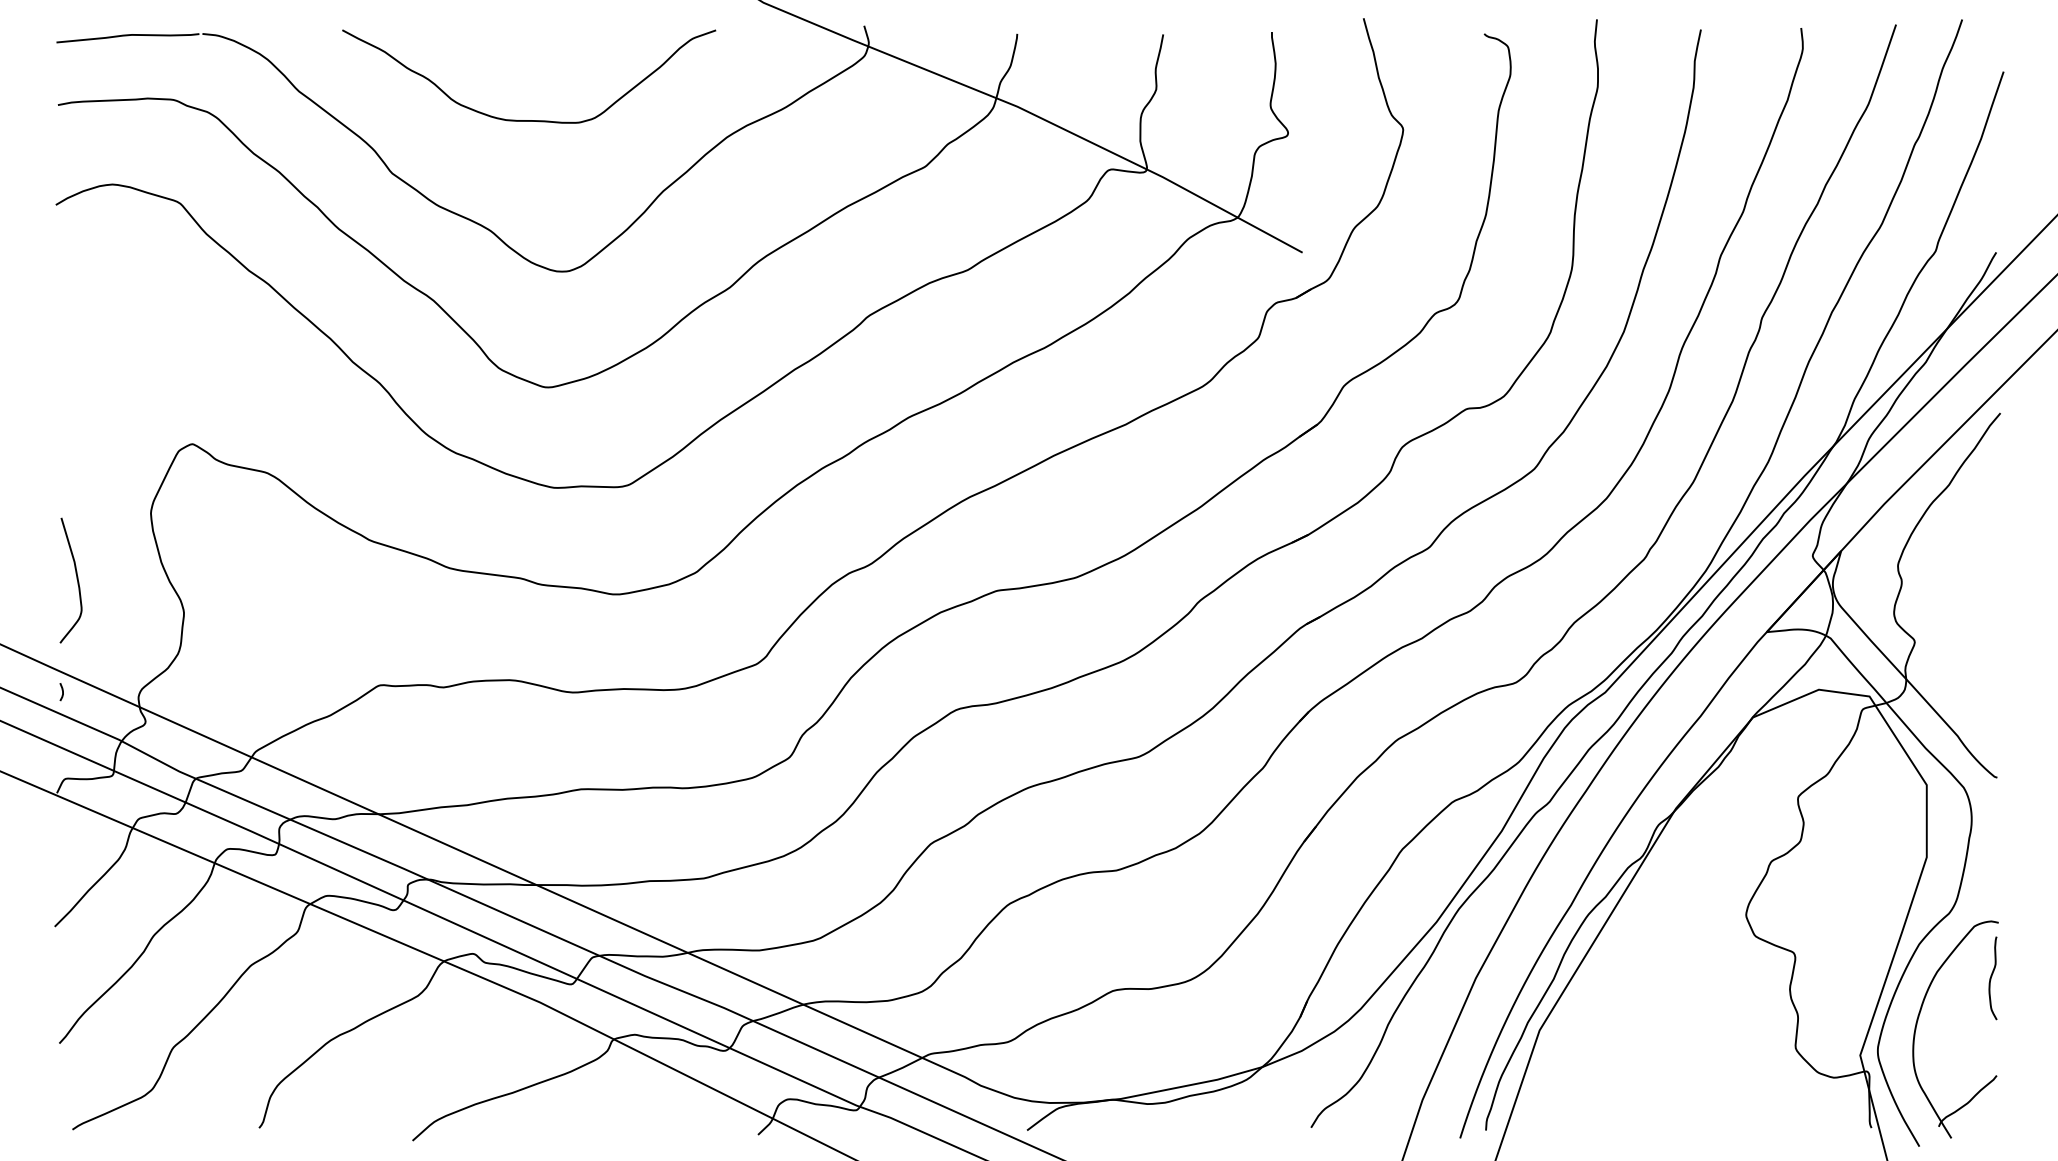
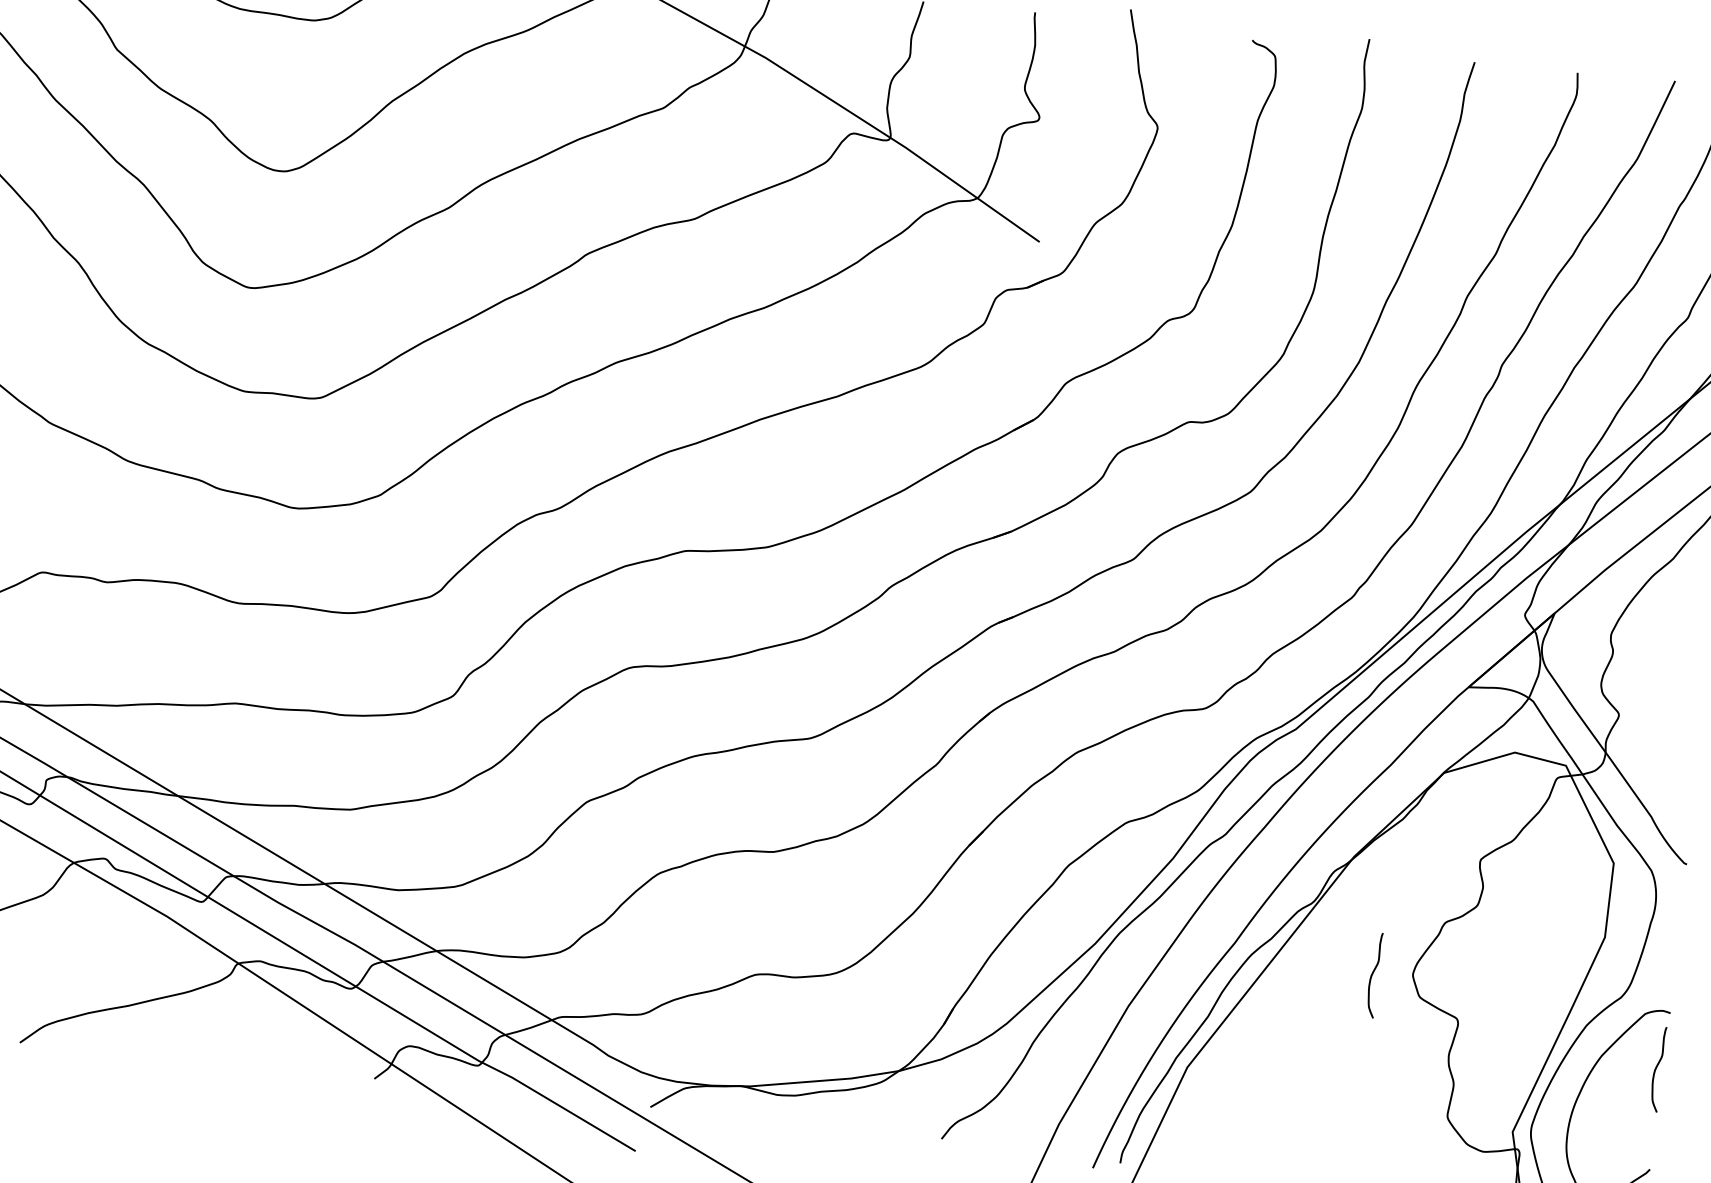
curve: (1707, 920) -> (1372, 975), added

